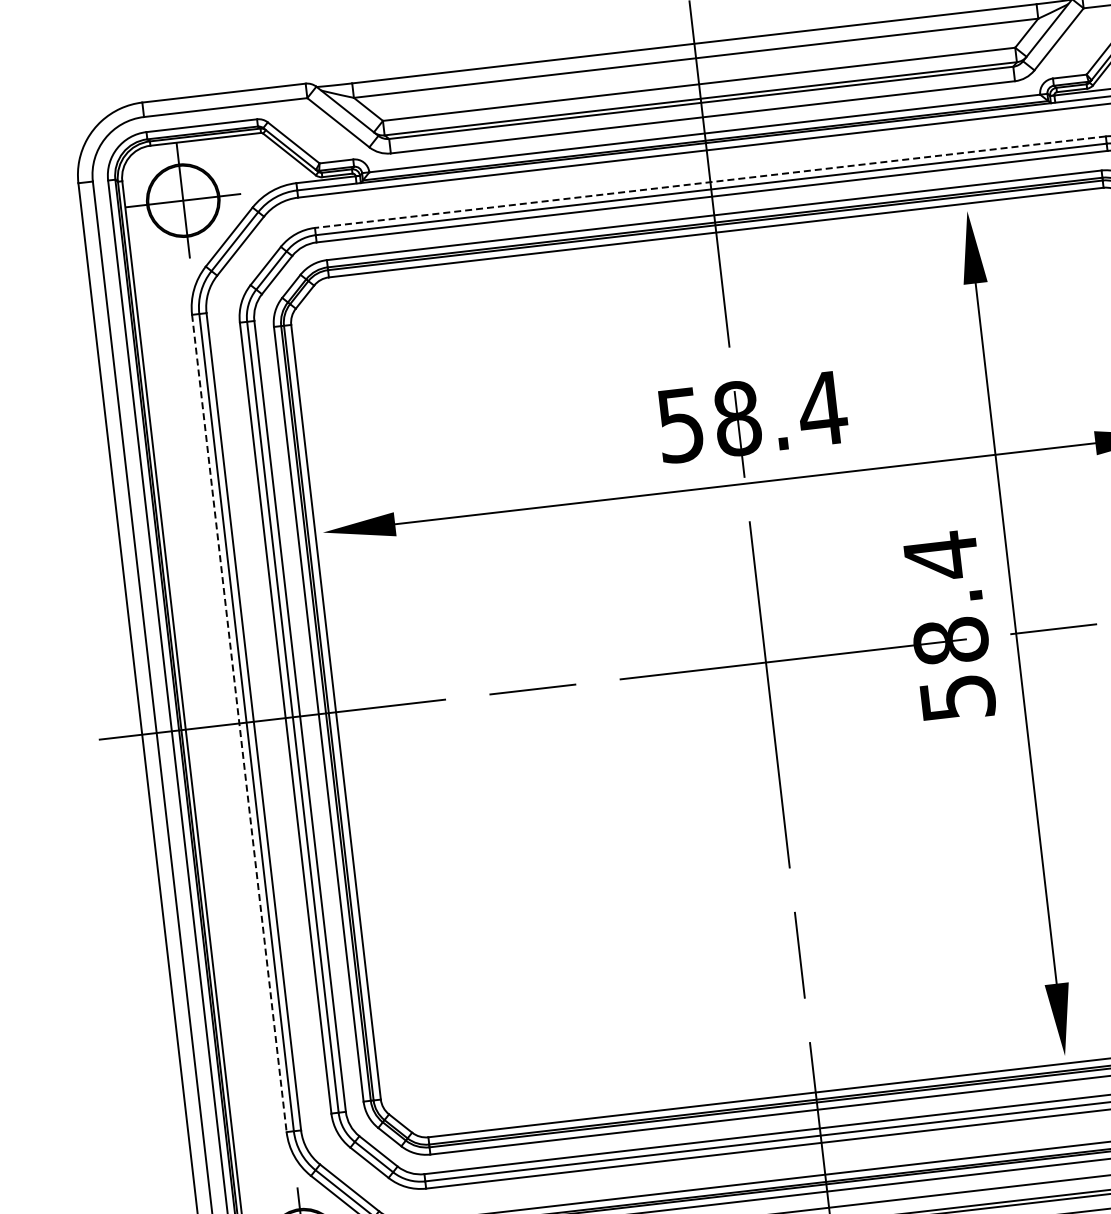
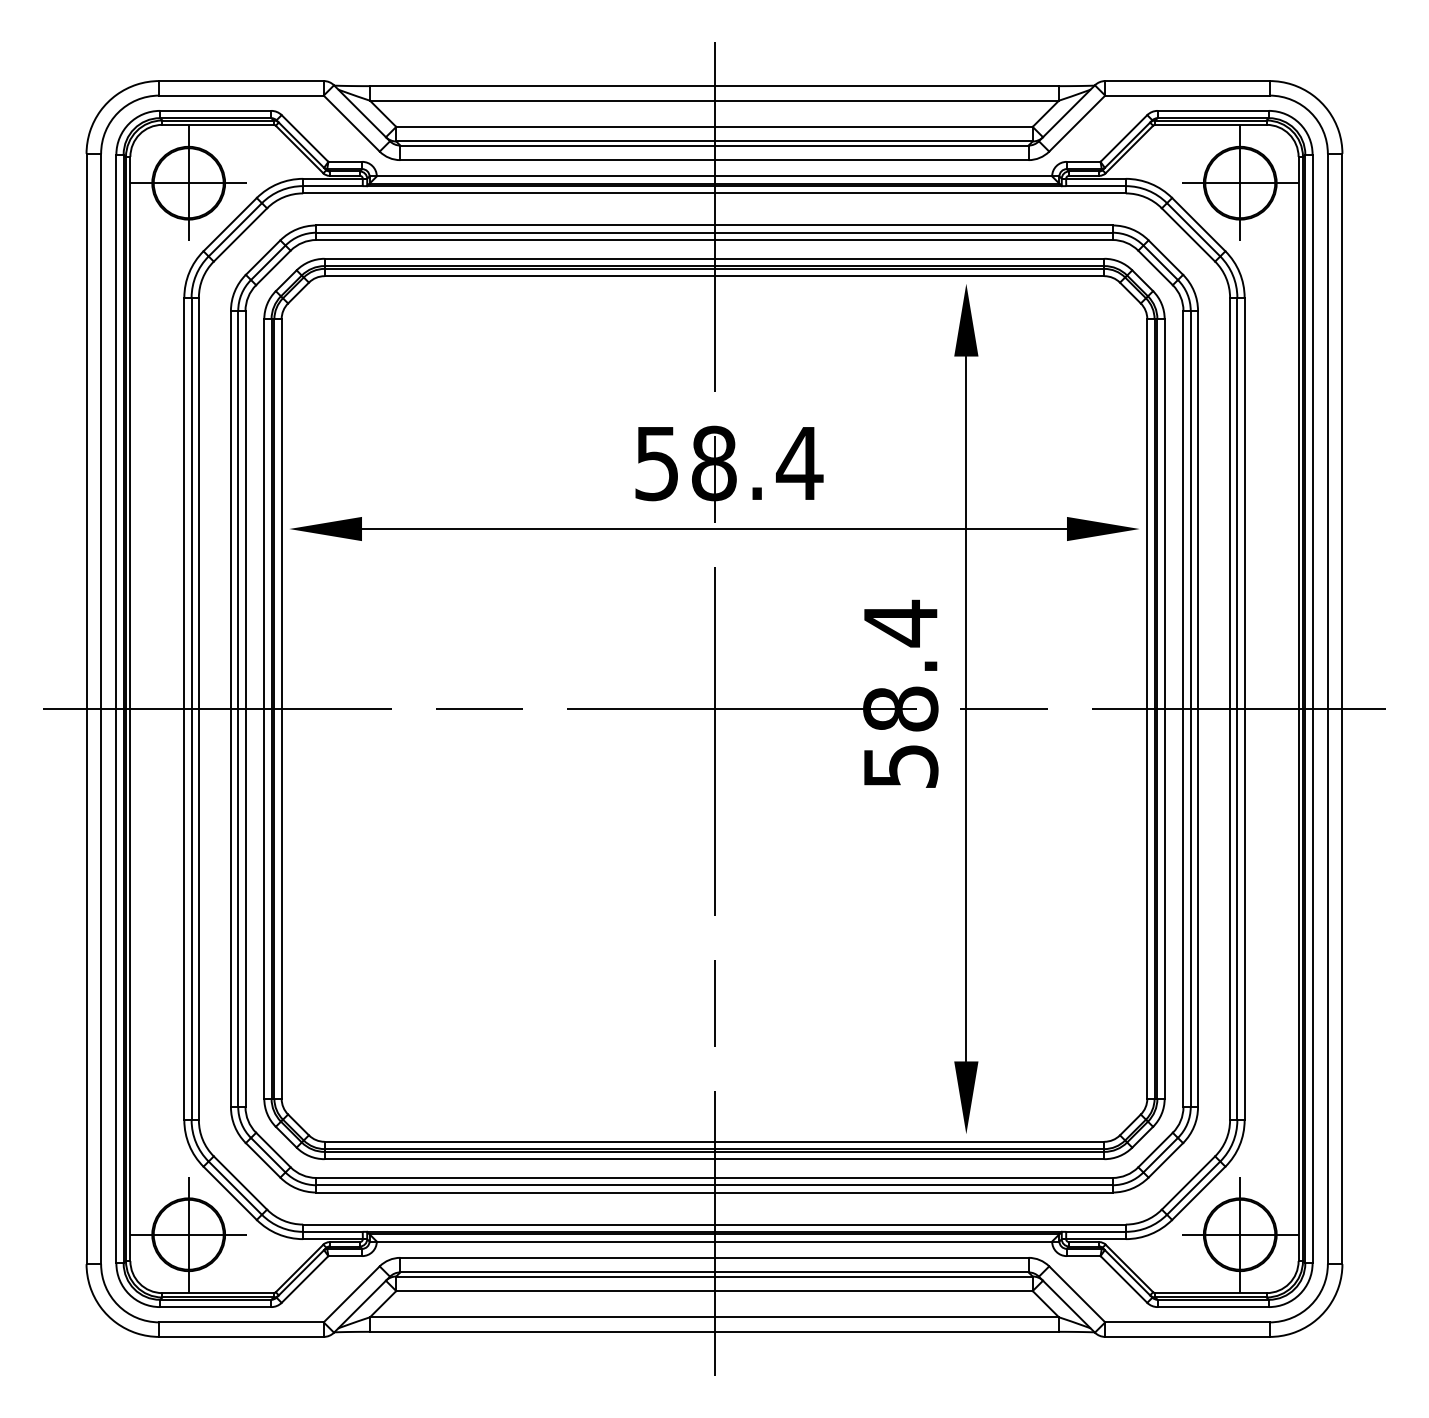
line: (709, 182) -> (713, 225), dashed -> solid
line: (239, 723) -> (184, 709), dashed -> solid

